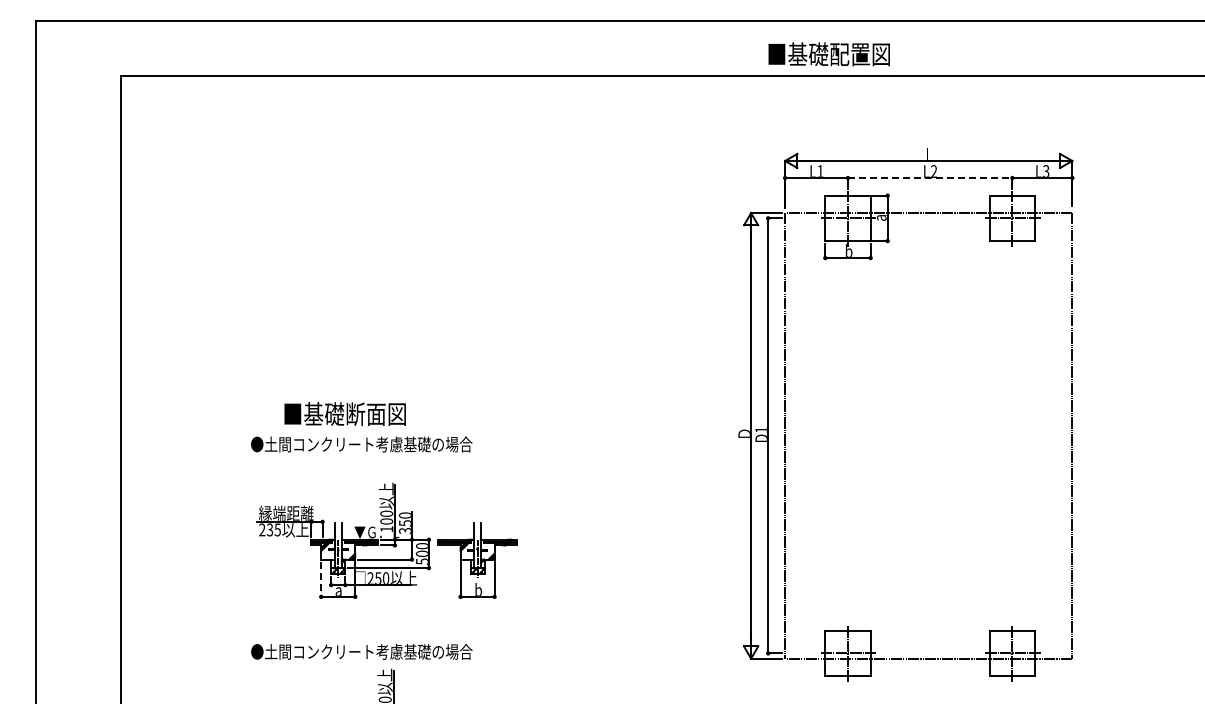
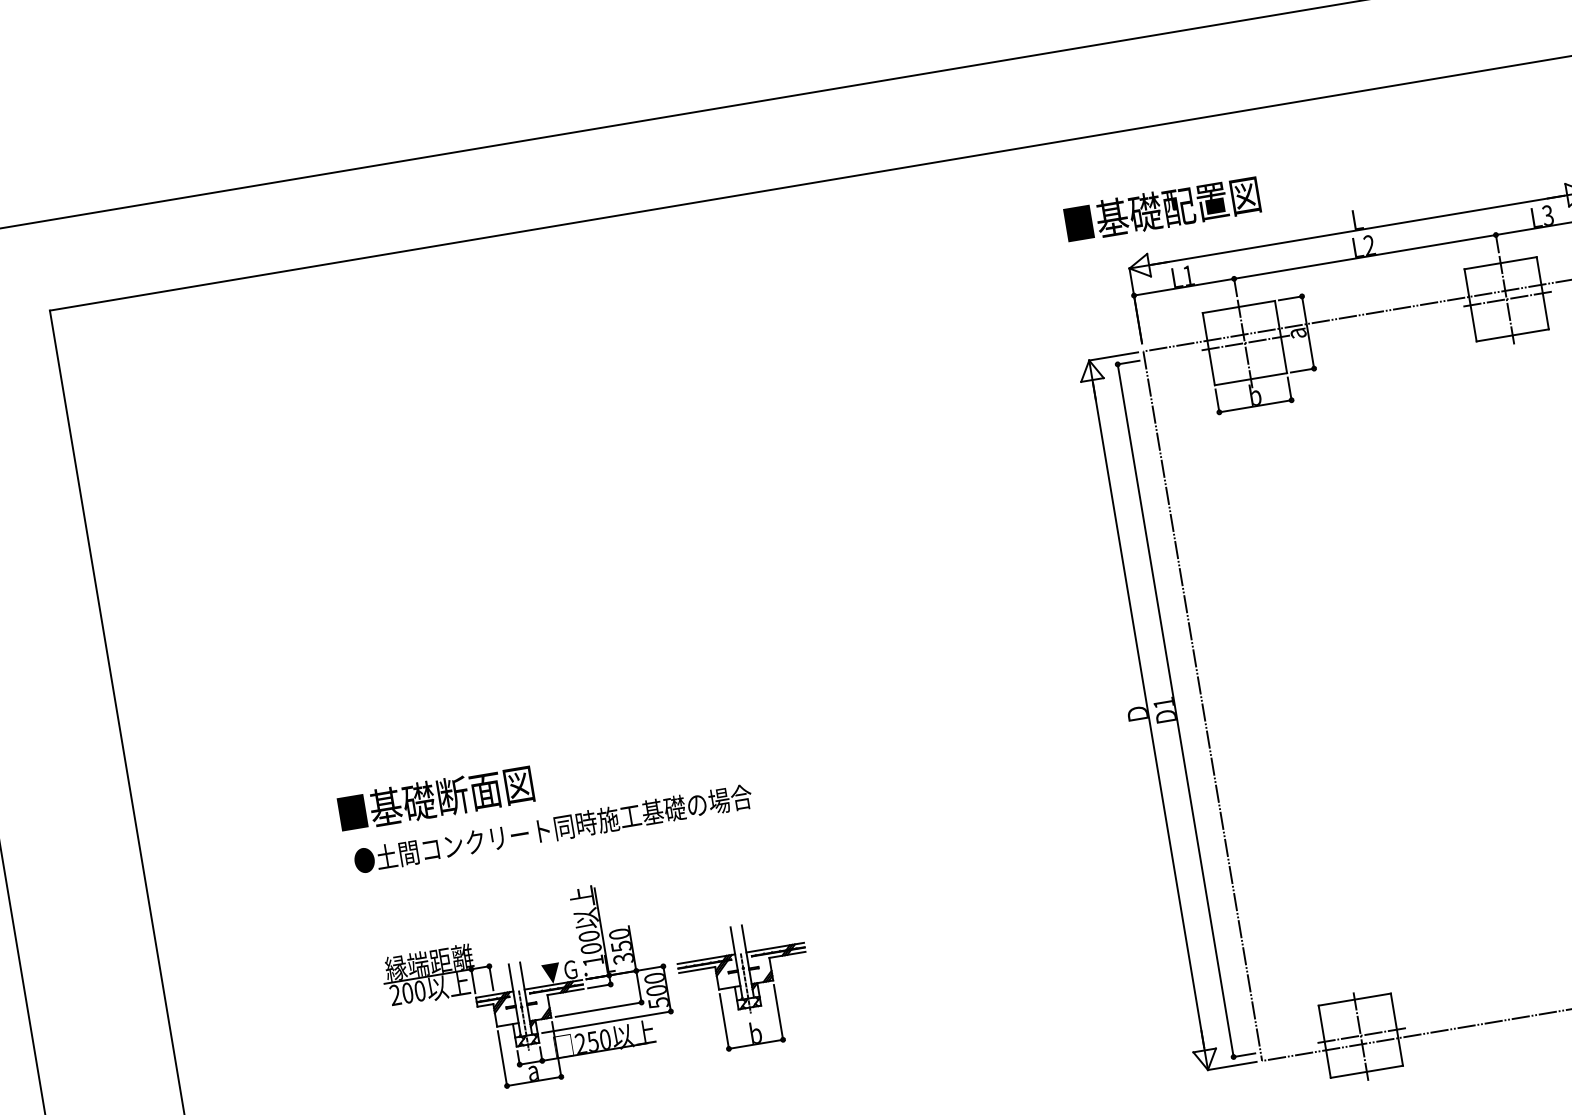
text: (828, 54) -> (1161, 210), moved
line: (930, 178) -> (1365, 257), dashed -> solid
text: (344, 413) -> (434, 798), moved
text: (438, 444) -> (653, 812), ●土間コンクリート考慮基礎の場合 -> ●土間コンクリート同時施工基礎の場合
text: (273, 529) -> (413, 991), 235 -> 200
line: (321, 580) -> (503, 1059), dashed -> solid

